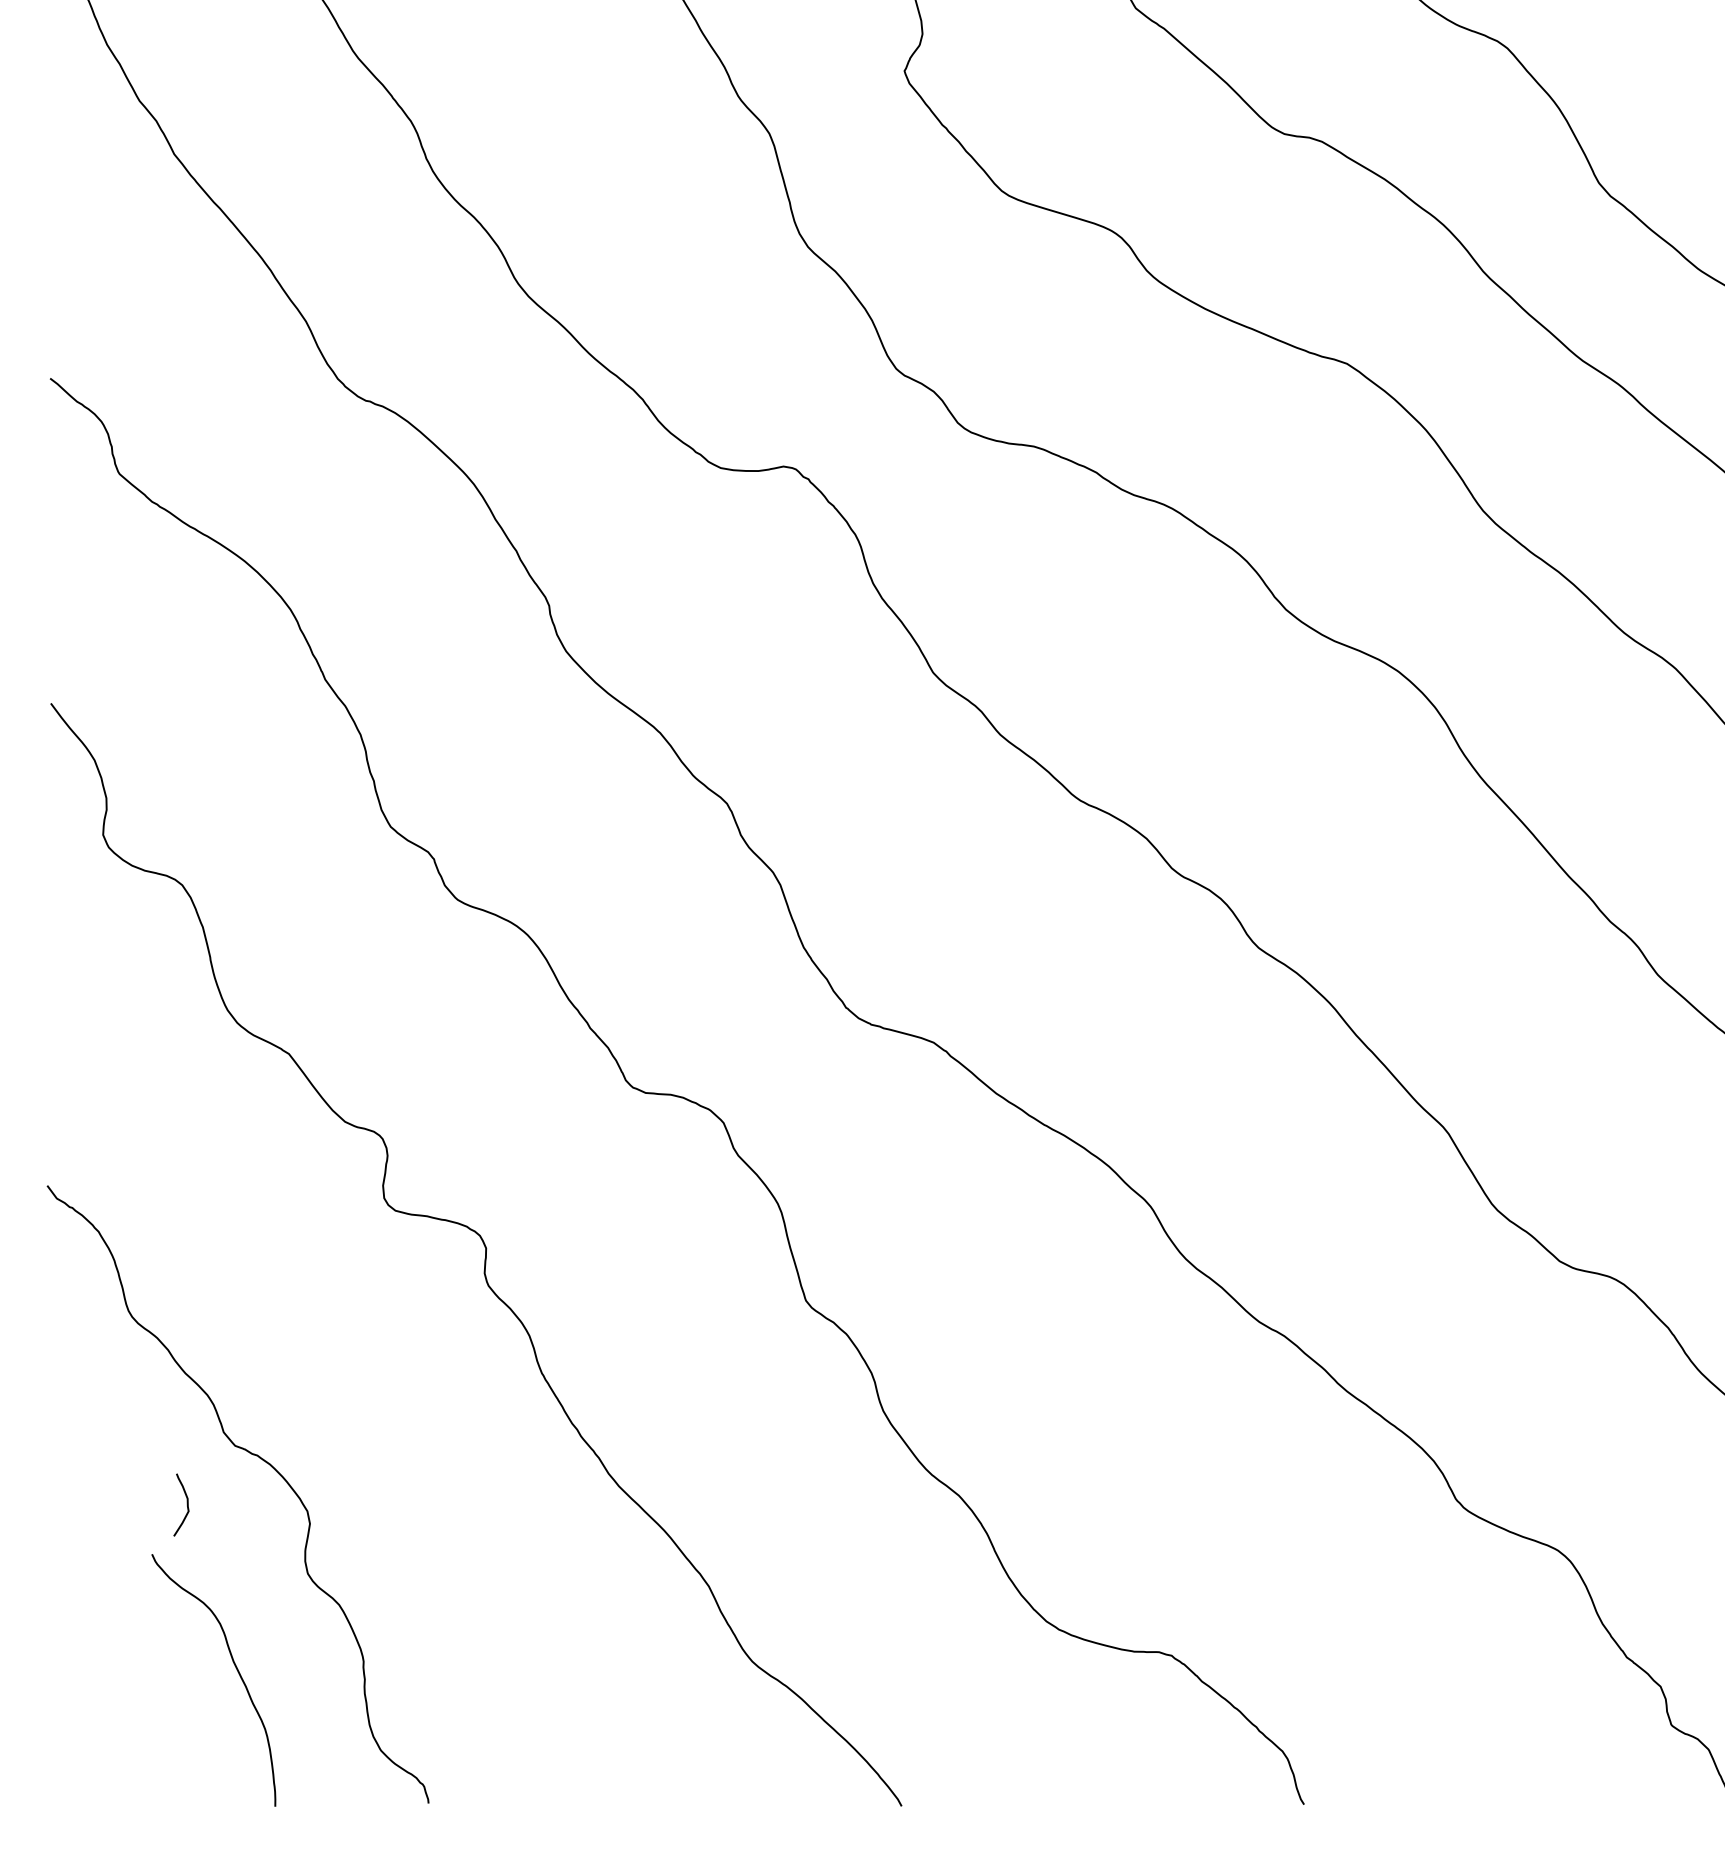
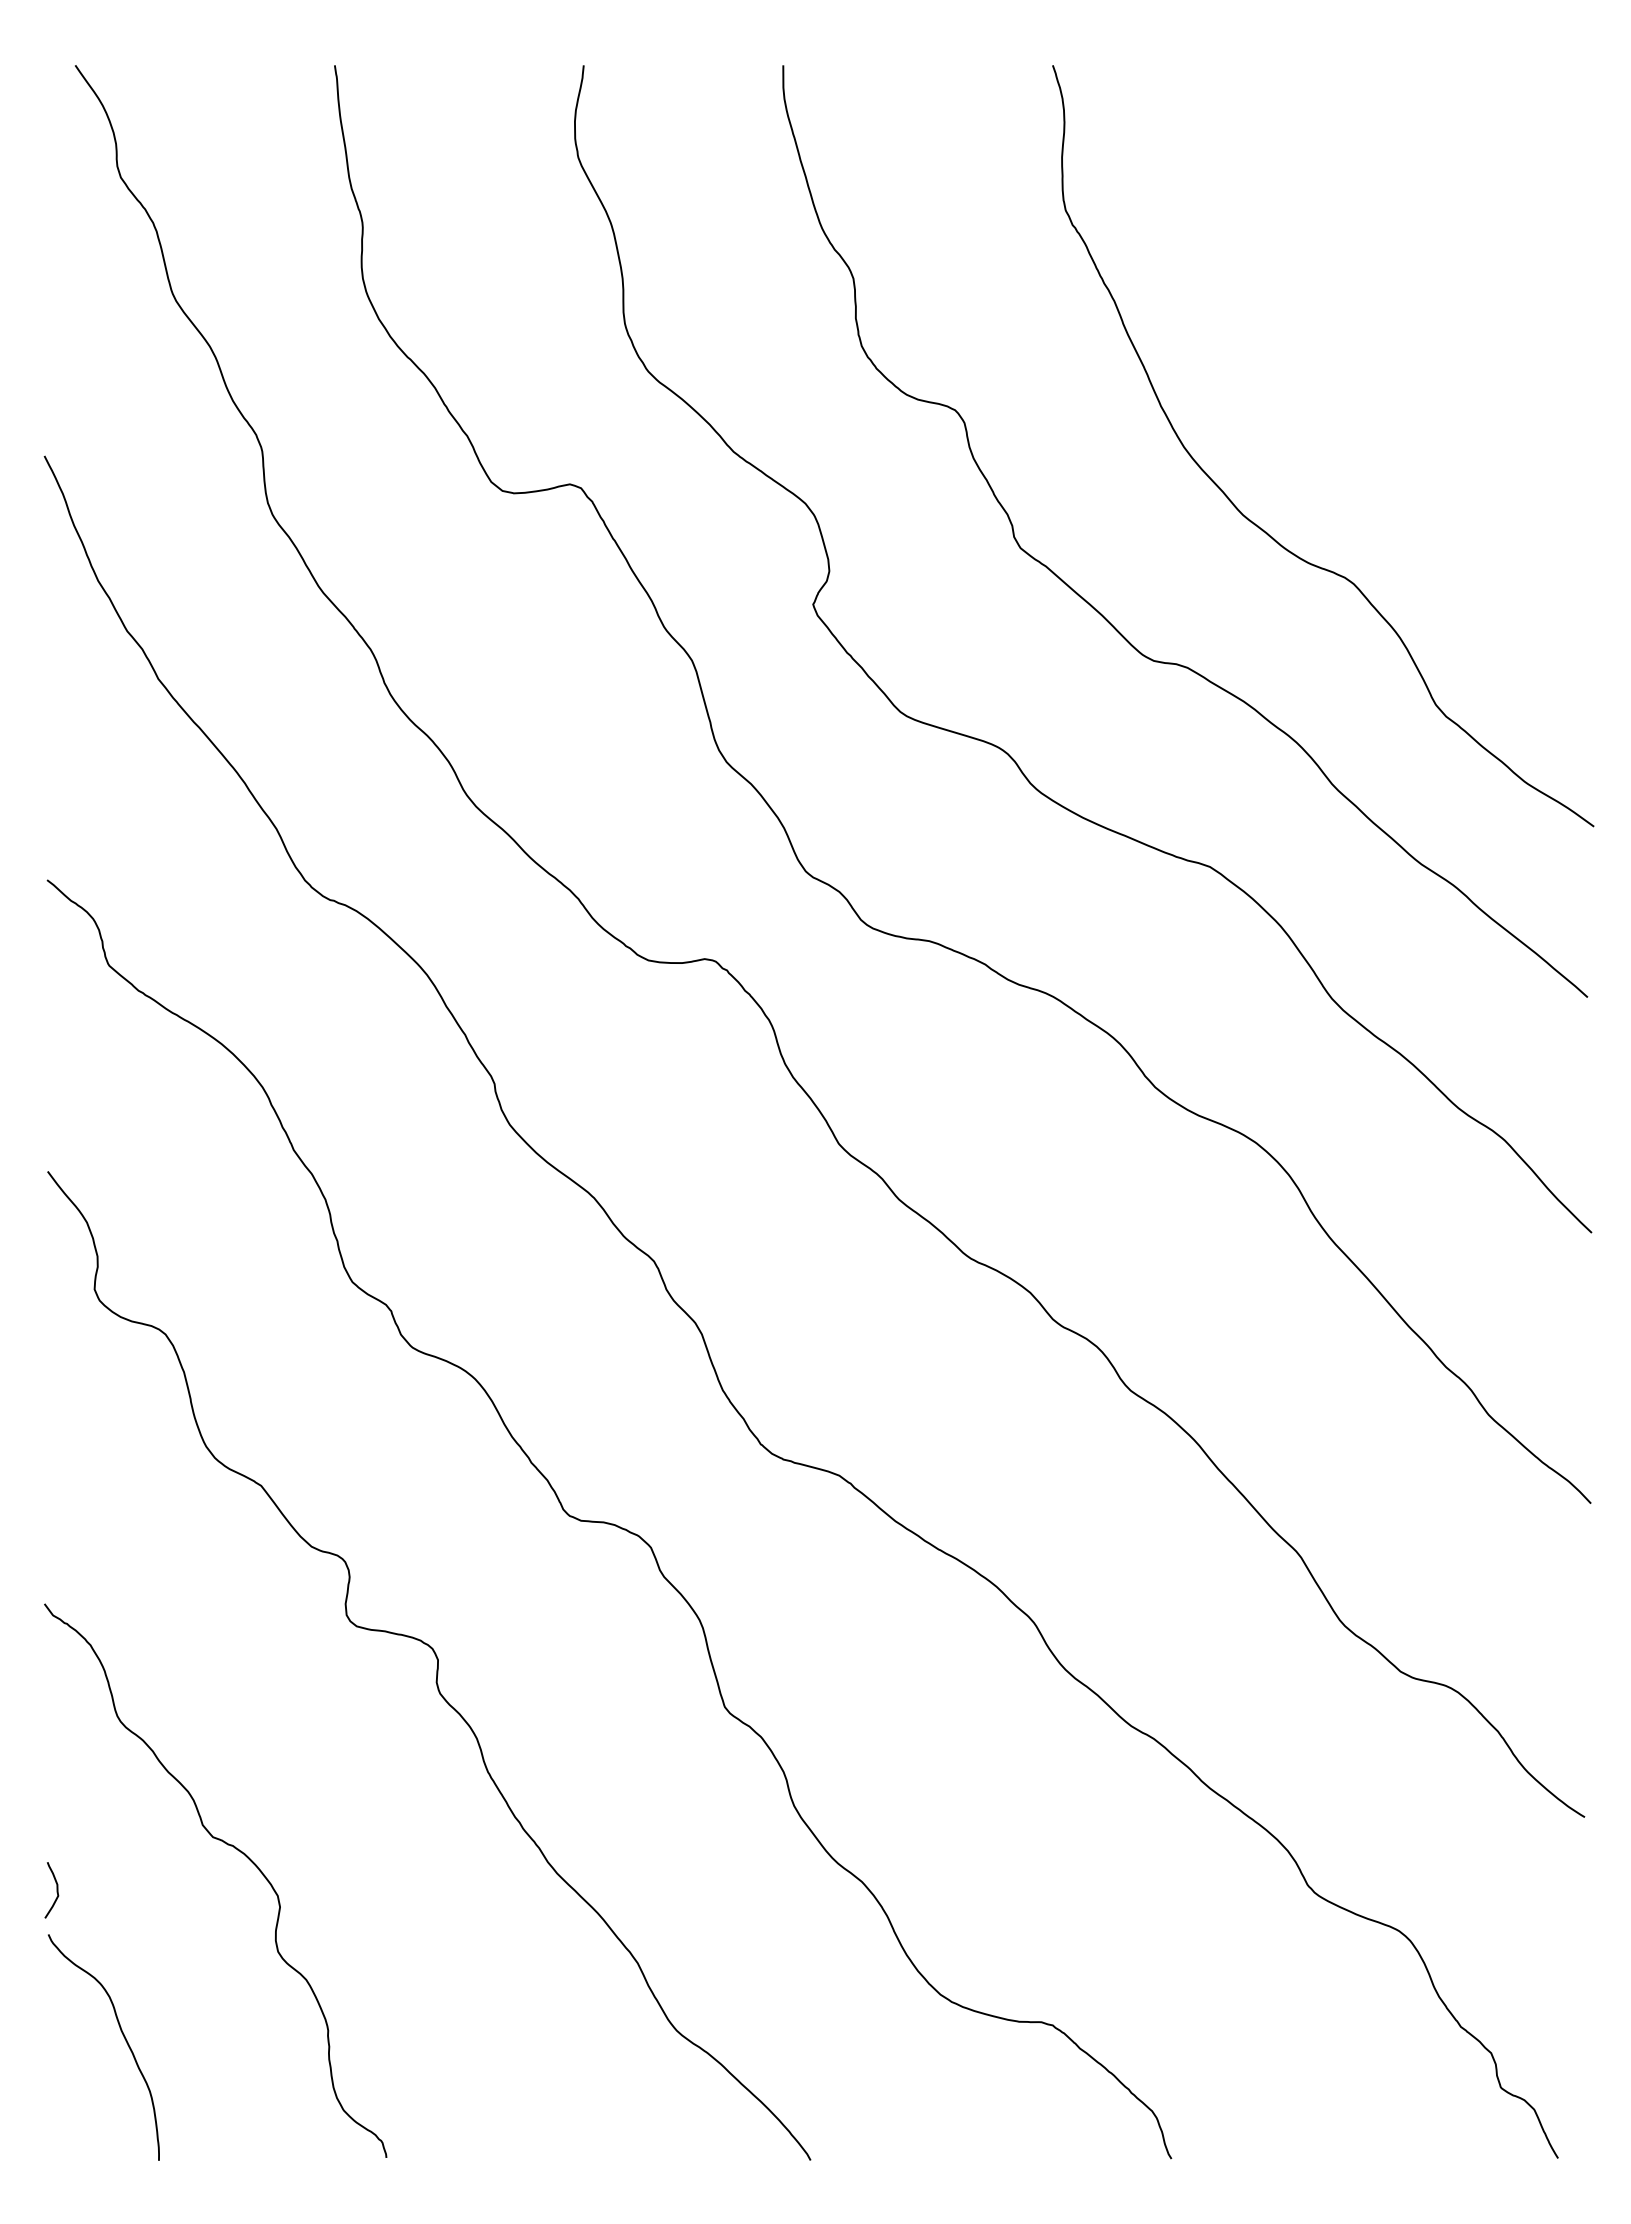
curve: (186, 1505) -> (56, 1890), moved
curve: (235, 1669) -> (123, 2037), moved

